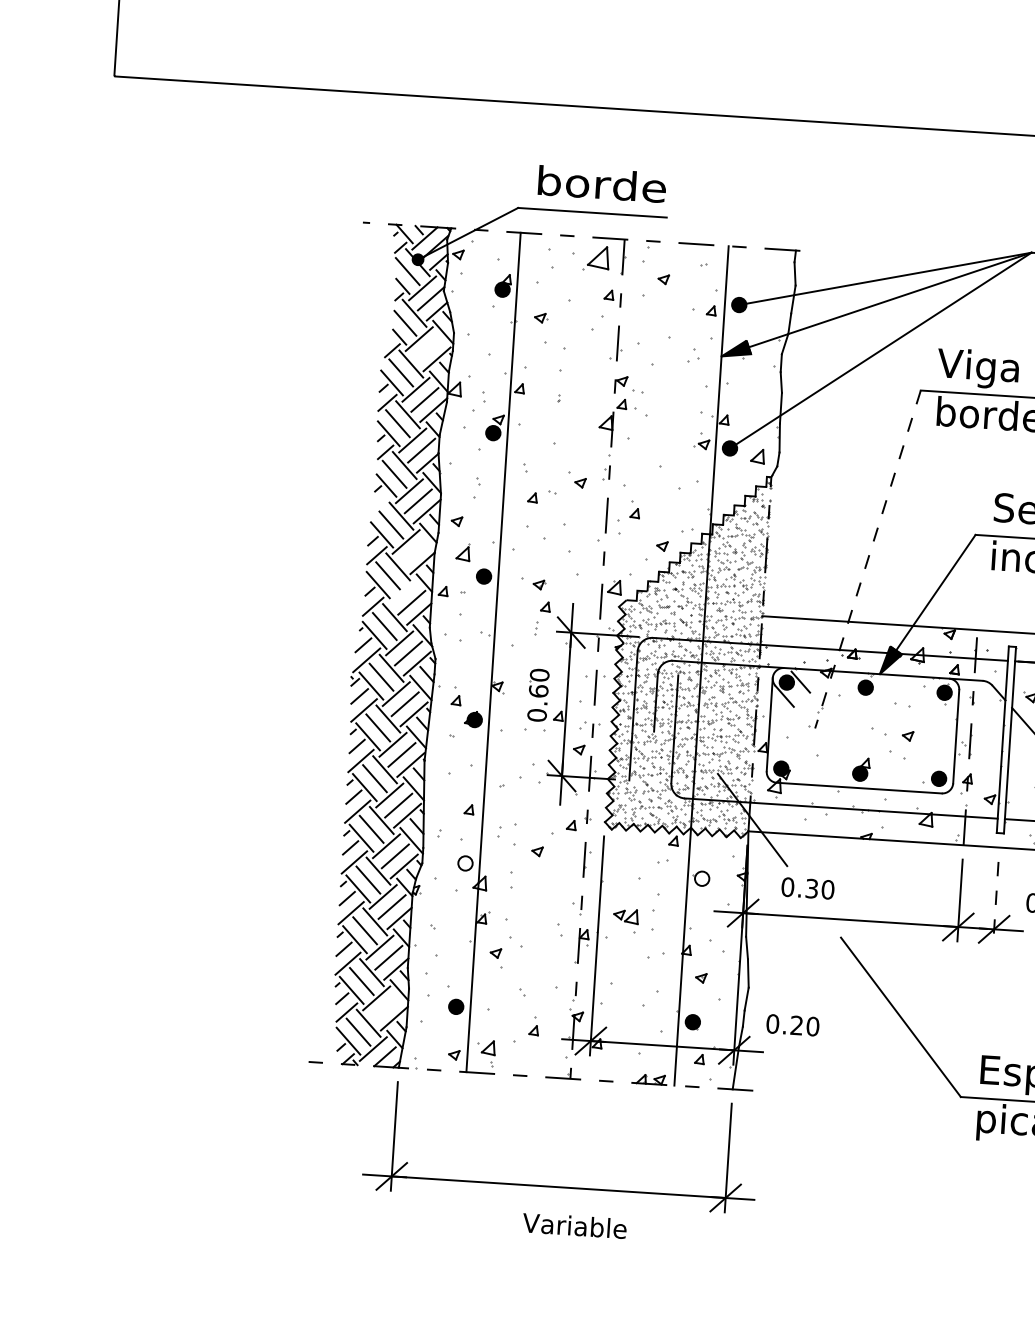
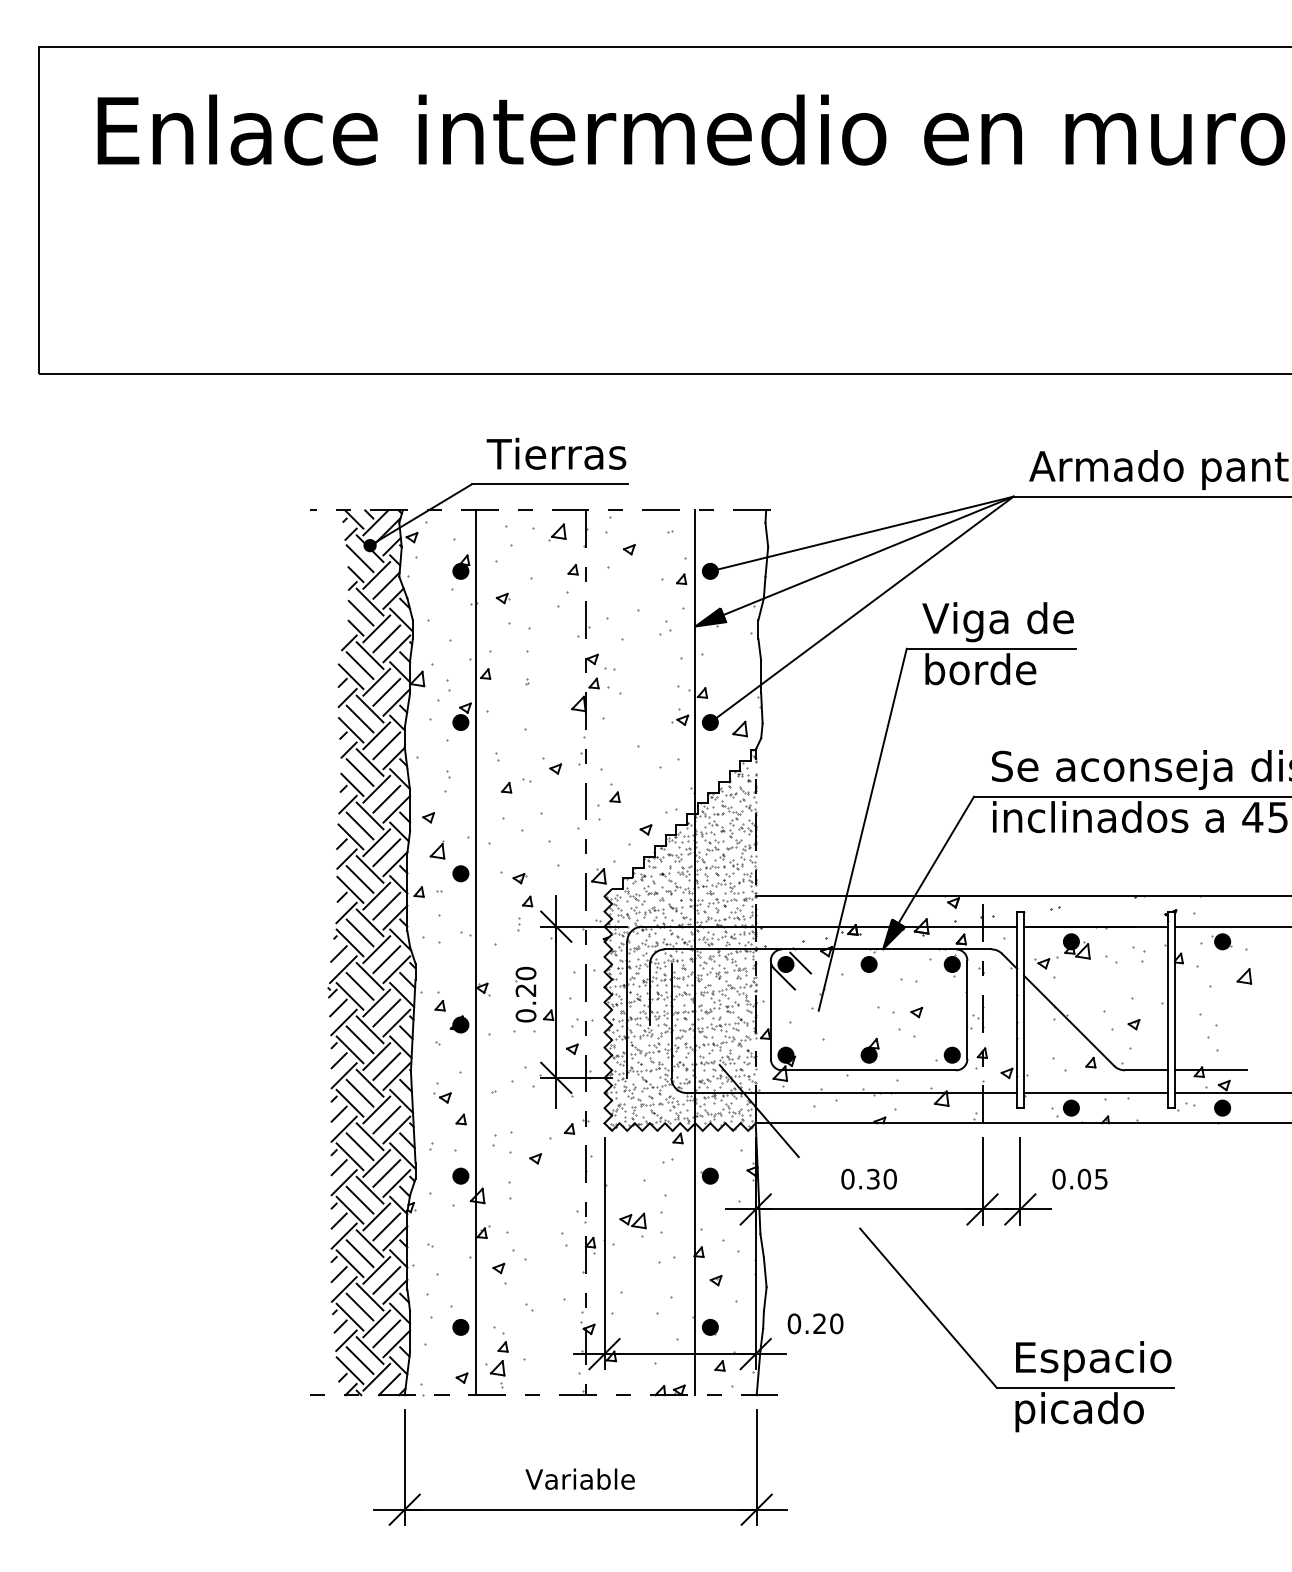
text: (600, 183) -> (556, 453), borde -> Tierras
part: (596, 258) -> (557, 532), size x0.62
line: (427, 348) -> (386, 638), added
line: (380, 503) -> (347, 804), added
line: (414, 551) -> (386, 852), added
line: (867, 560) -> (862, 830), dashed -> solid
line: (402, 592) -> (376, 895), added
text: (538, 690) -> (525, 989), 0.60 -> 0.20
part: (452, 787) -> (442, 1097), added
fill: (465, 862) -> (460, 1175), added
fill: (701, 878) -> (709, 1175), added
text: (807, 887) -> (868, 1178), moved
line: (996, 902) -> (1020, 1181), dashed -> solid
line: (385, 1008) -> (386, 1333), added
part: (533, 1026) -> (502, 1342), moved
text: (574, 1225) -> (579, 1478), moved

